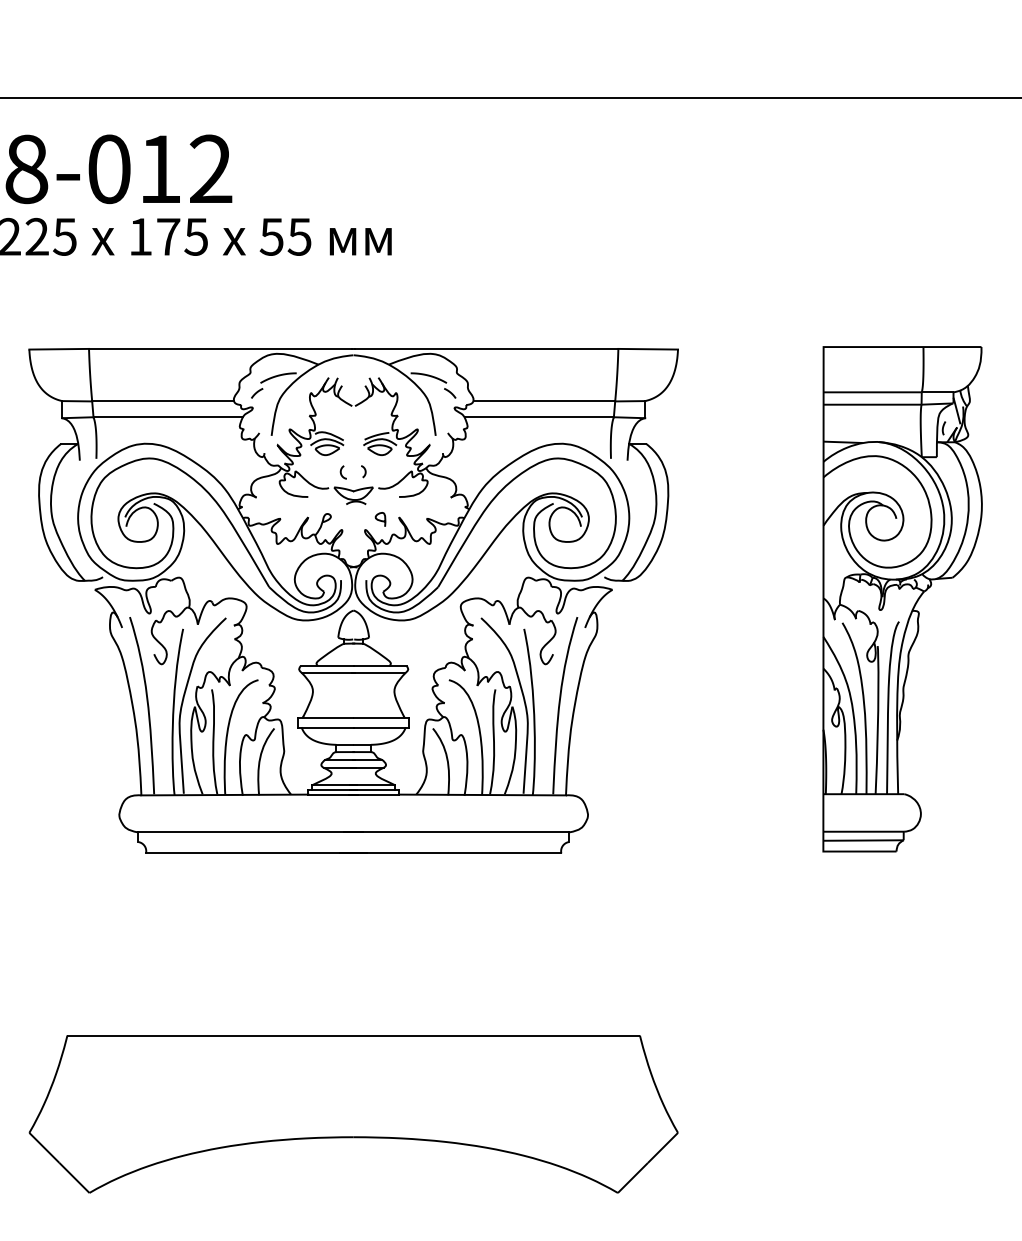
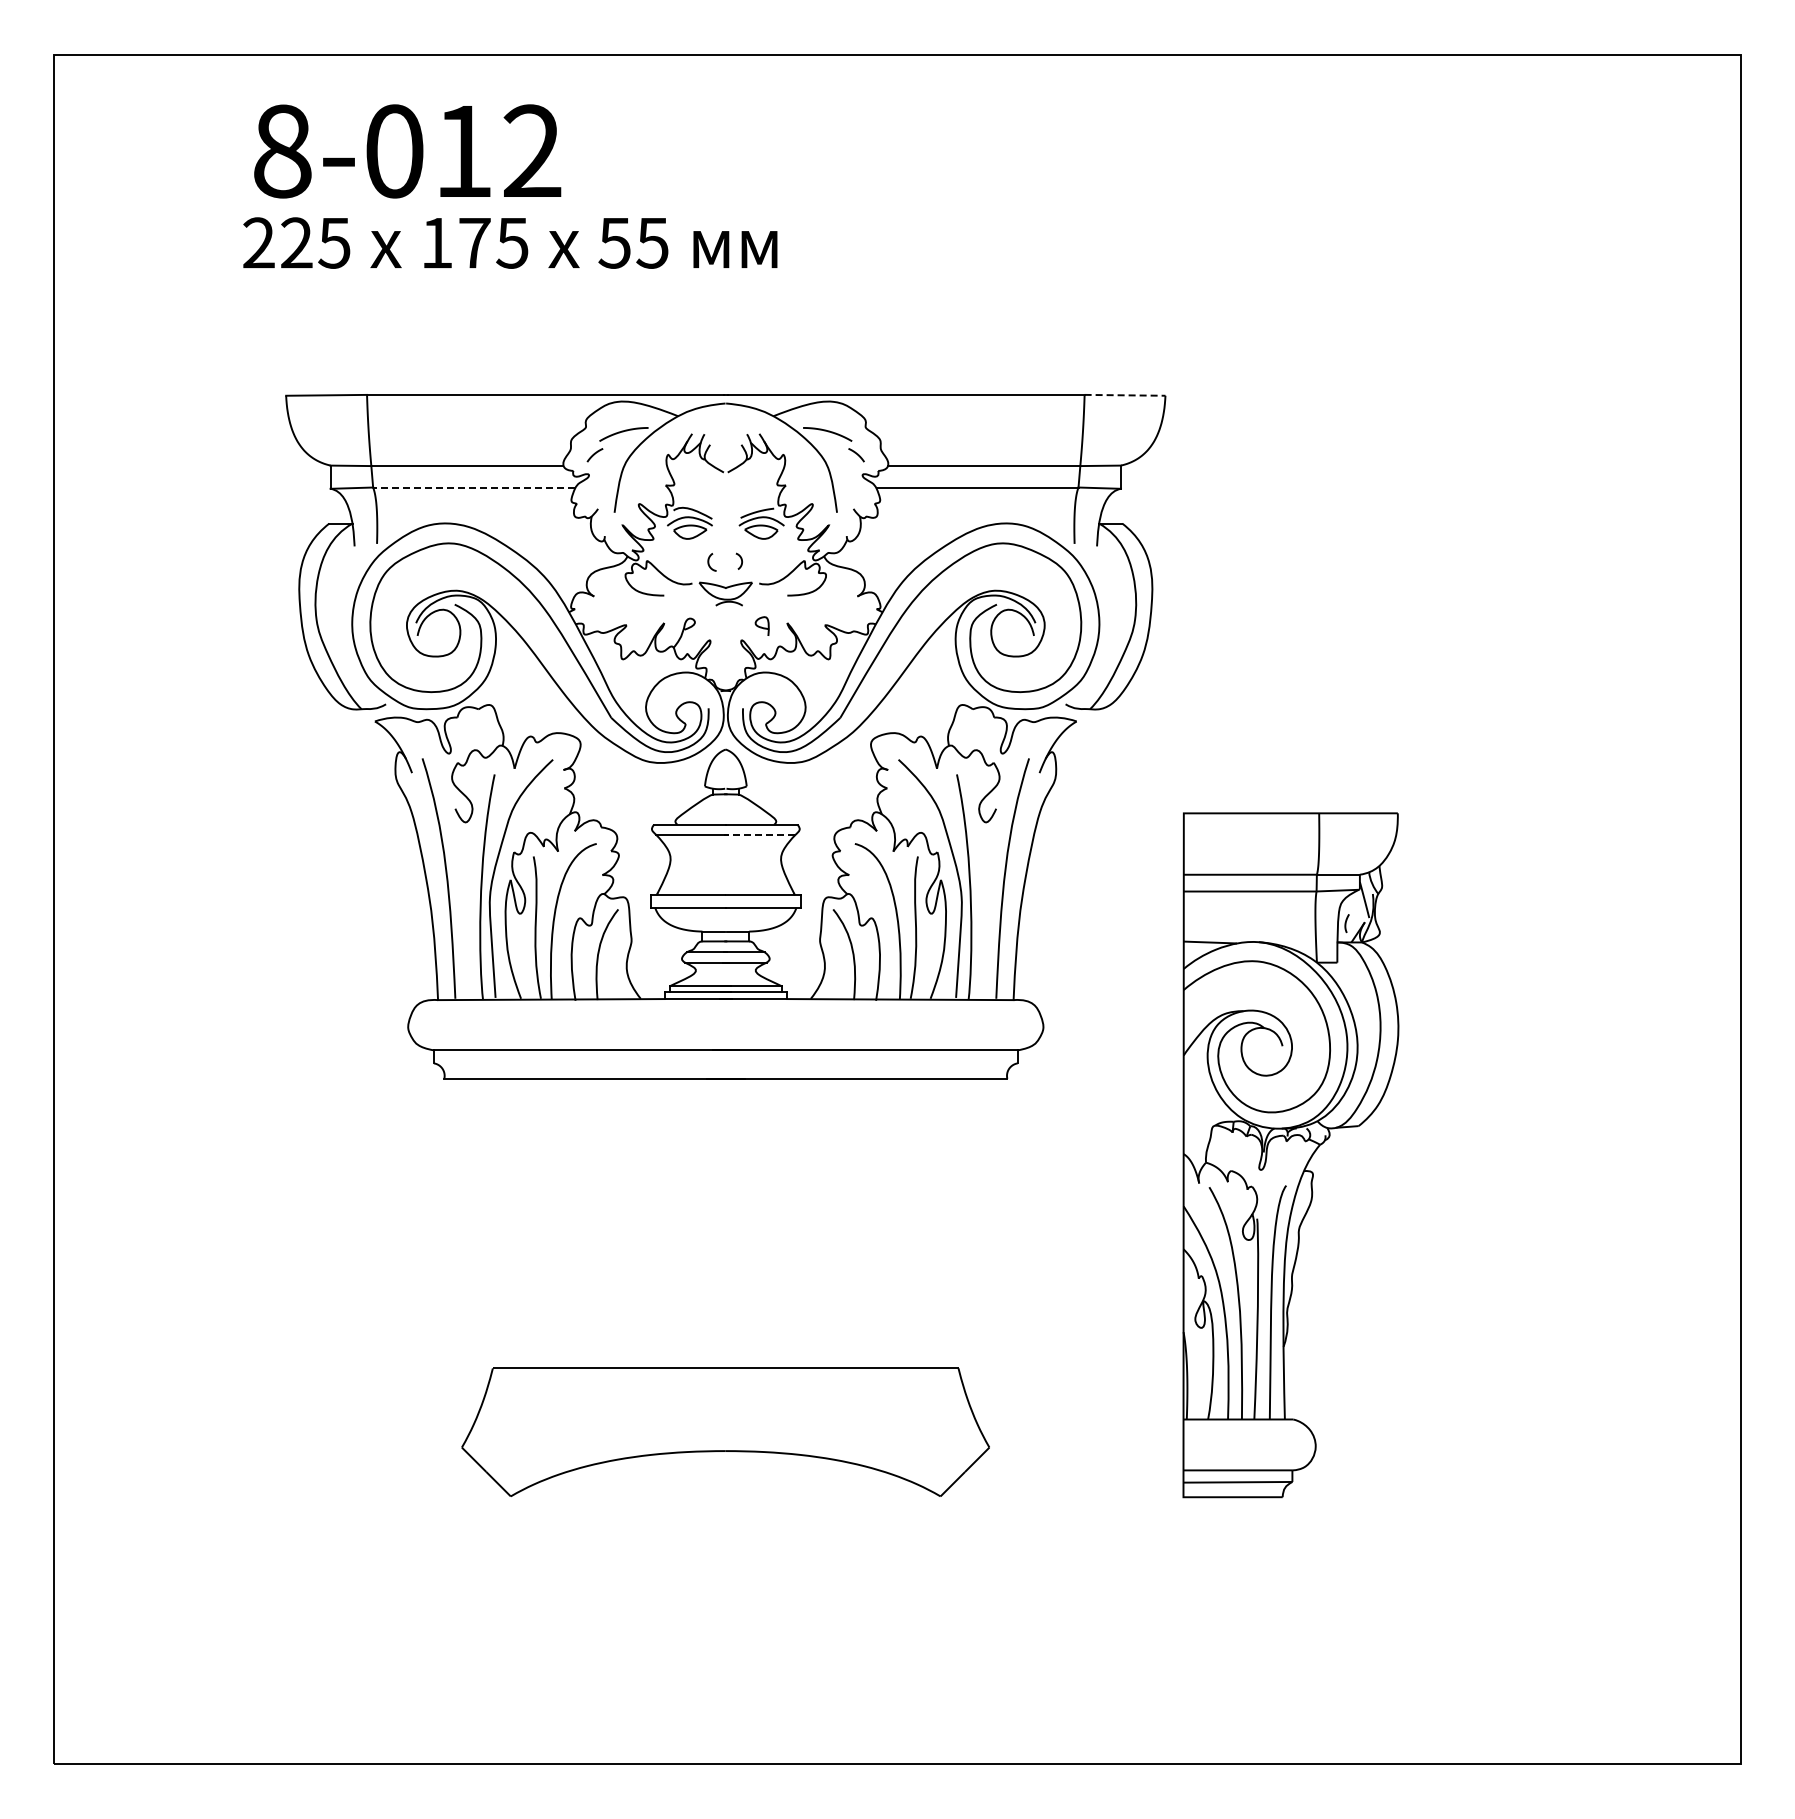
line: (648, 349) -> (1125, 395), solid -> dashed
line: (168, 417) -> (474, 487), solid -> dashed
part: (902, 599) -> (1290, 1155), moved
line: (378, 673) -> (759, 834), solid -> dashed
part: (353, 1114) -> (725, 1432), size x0.6

